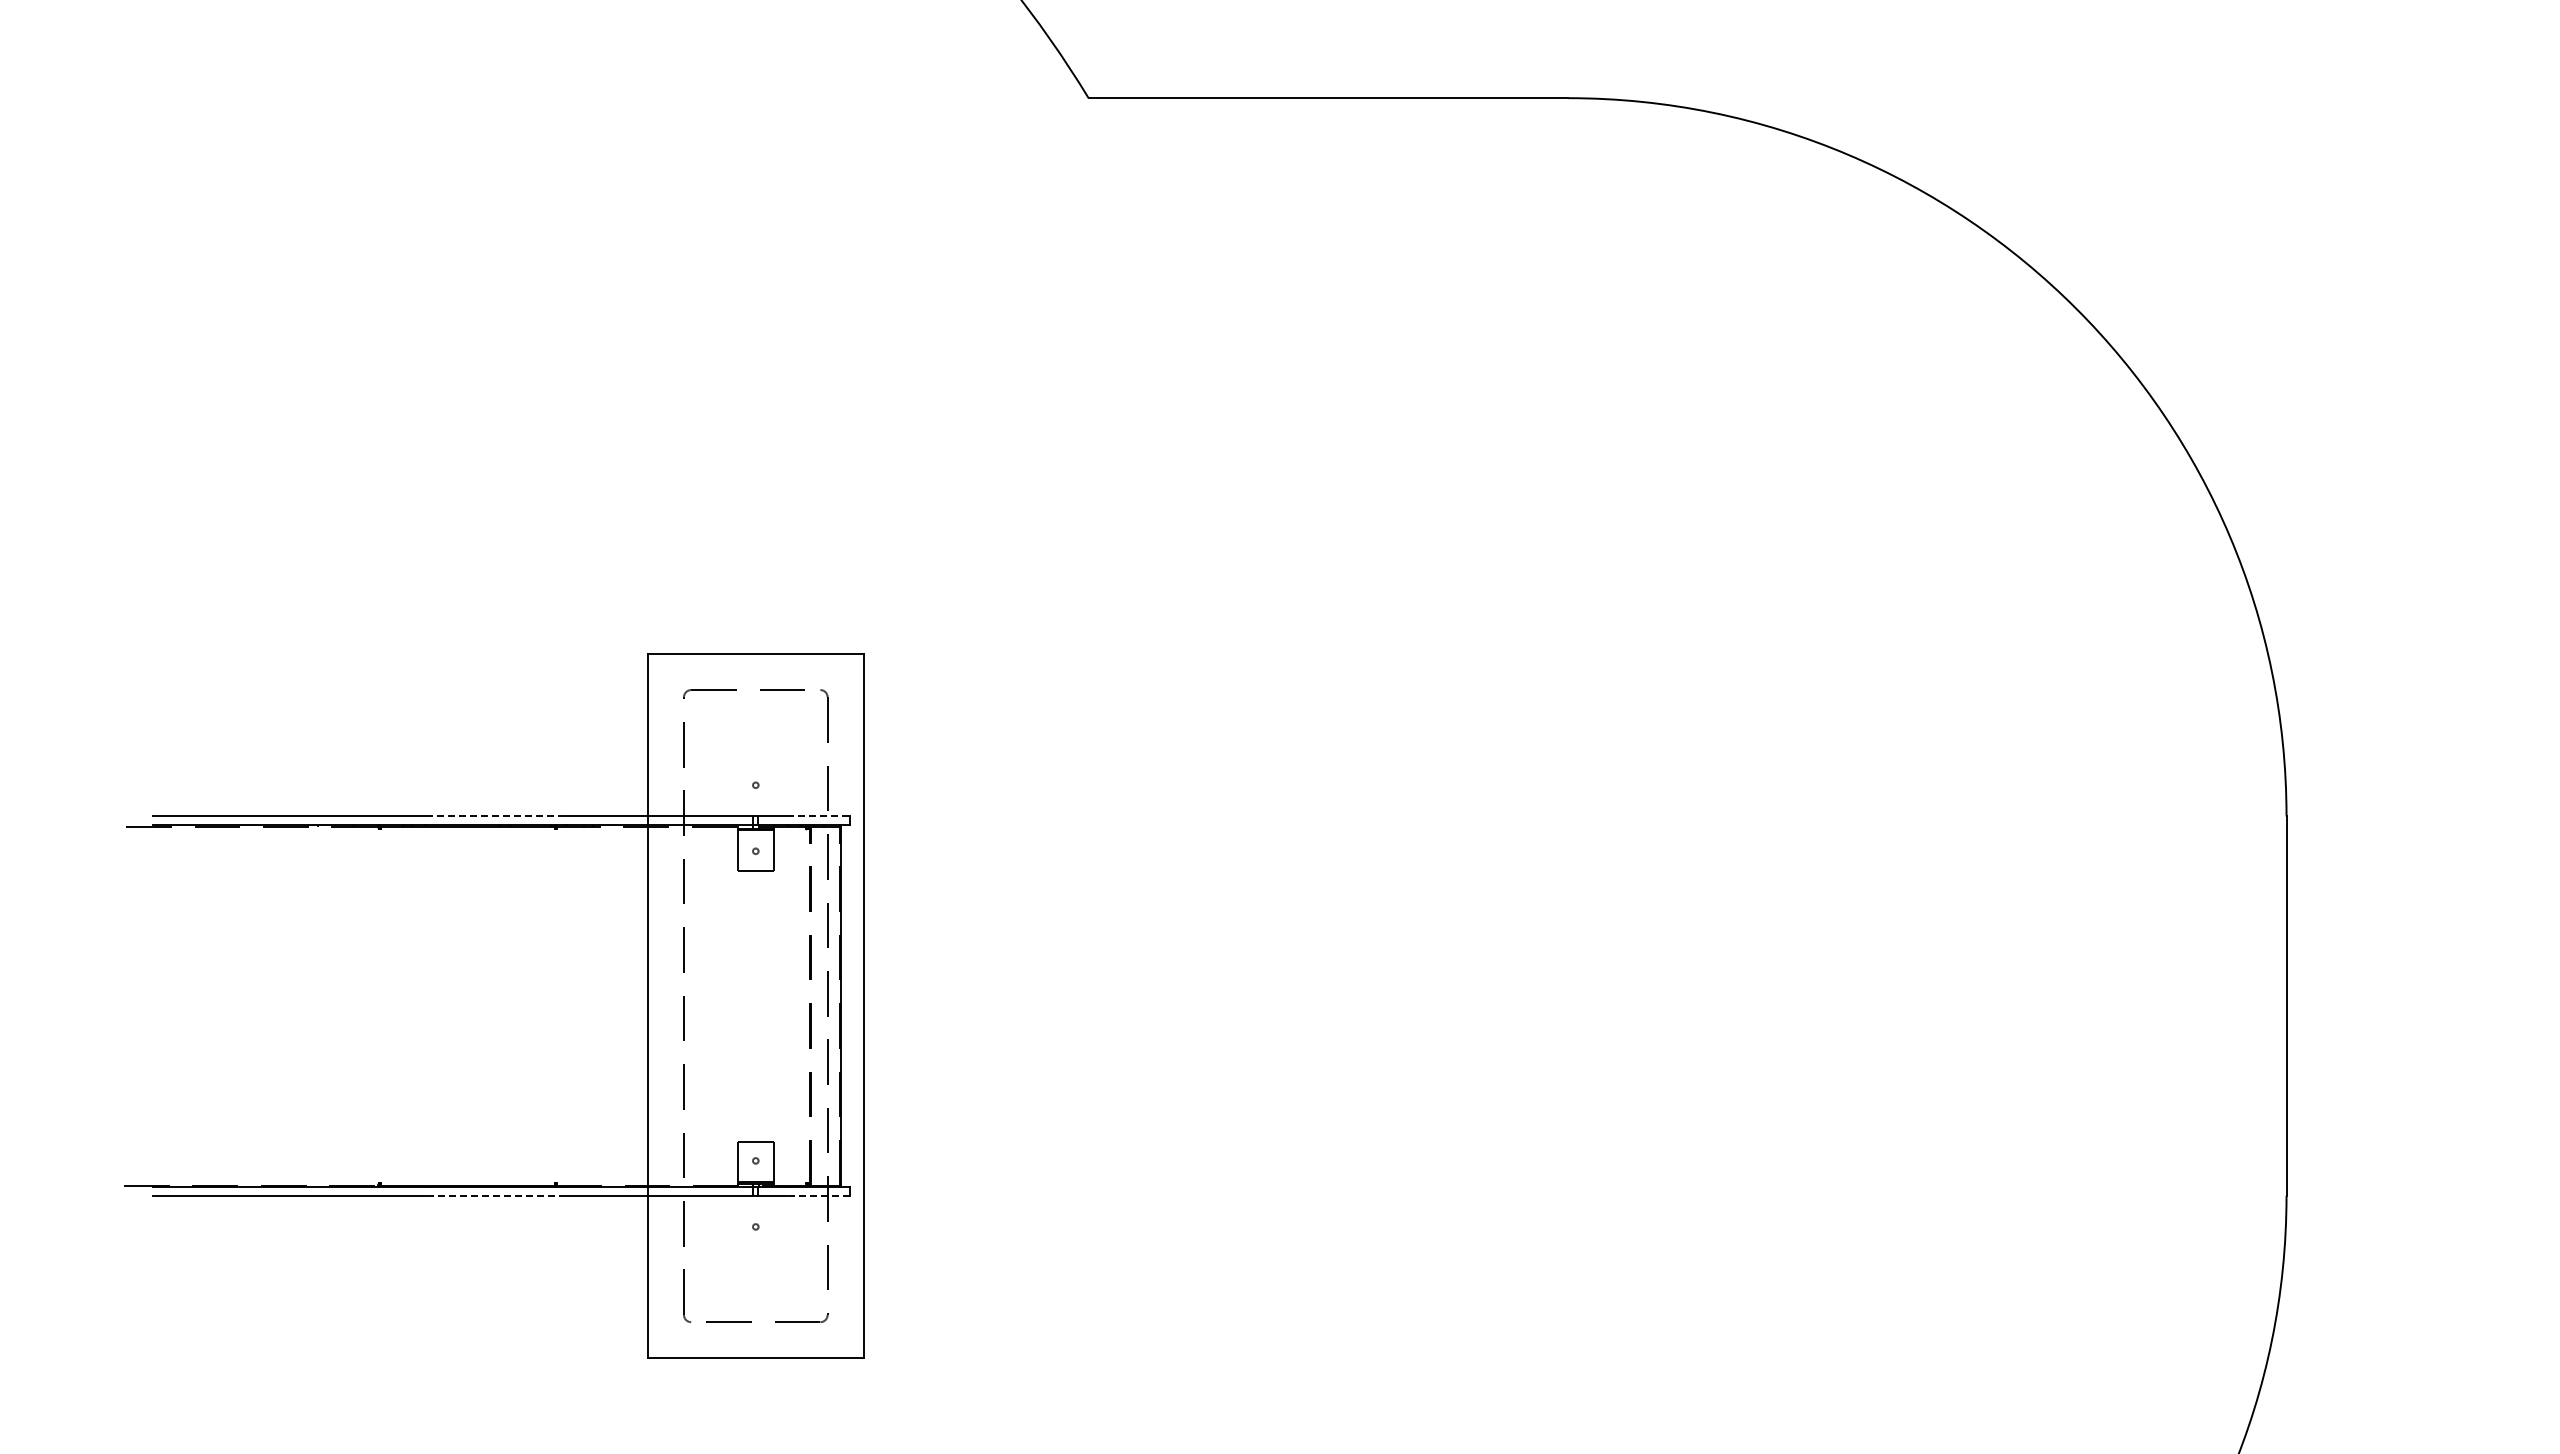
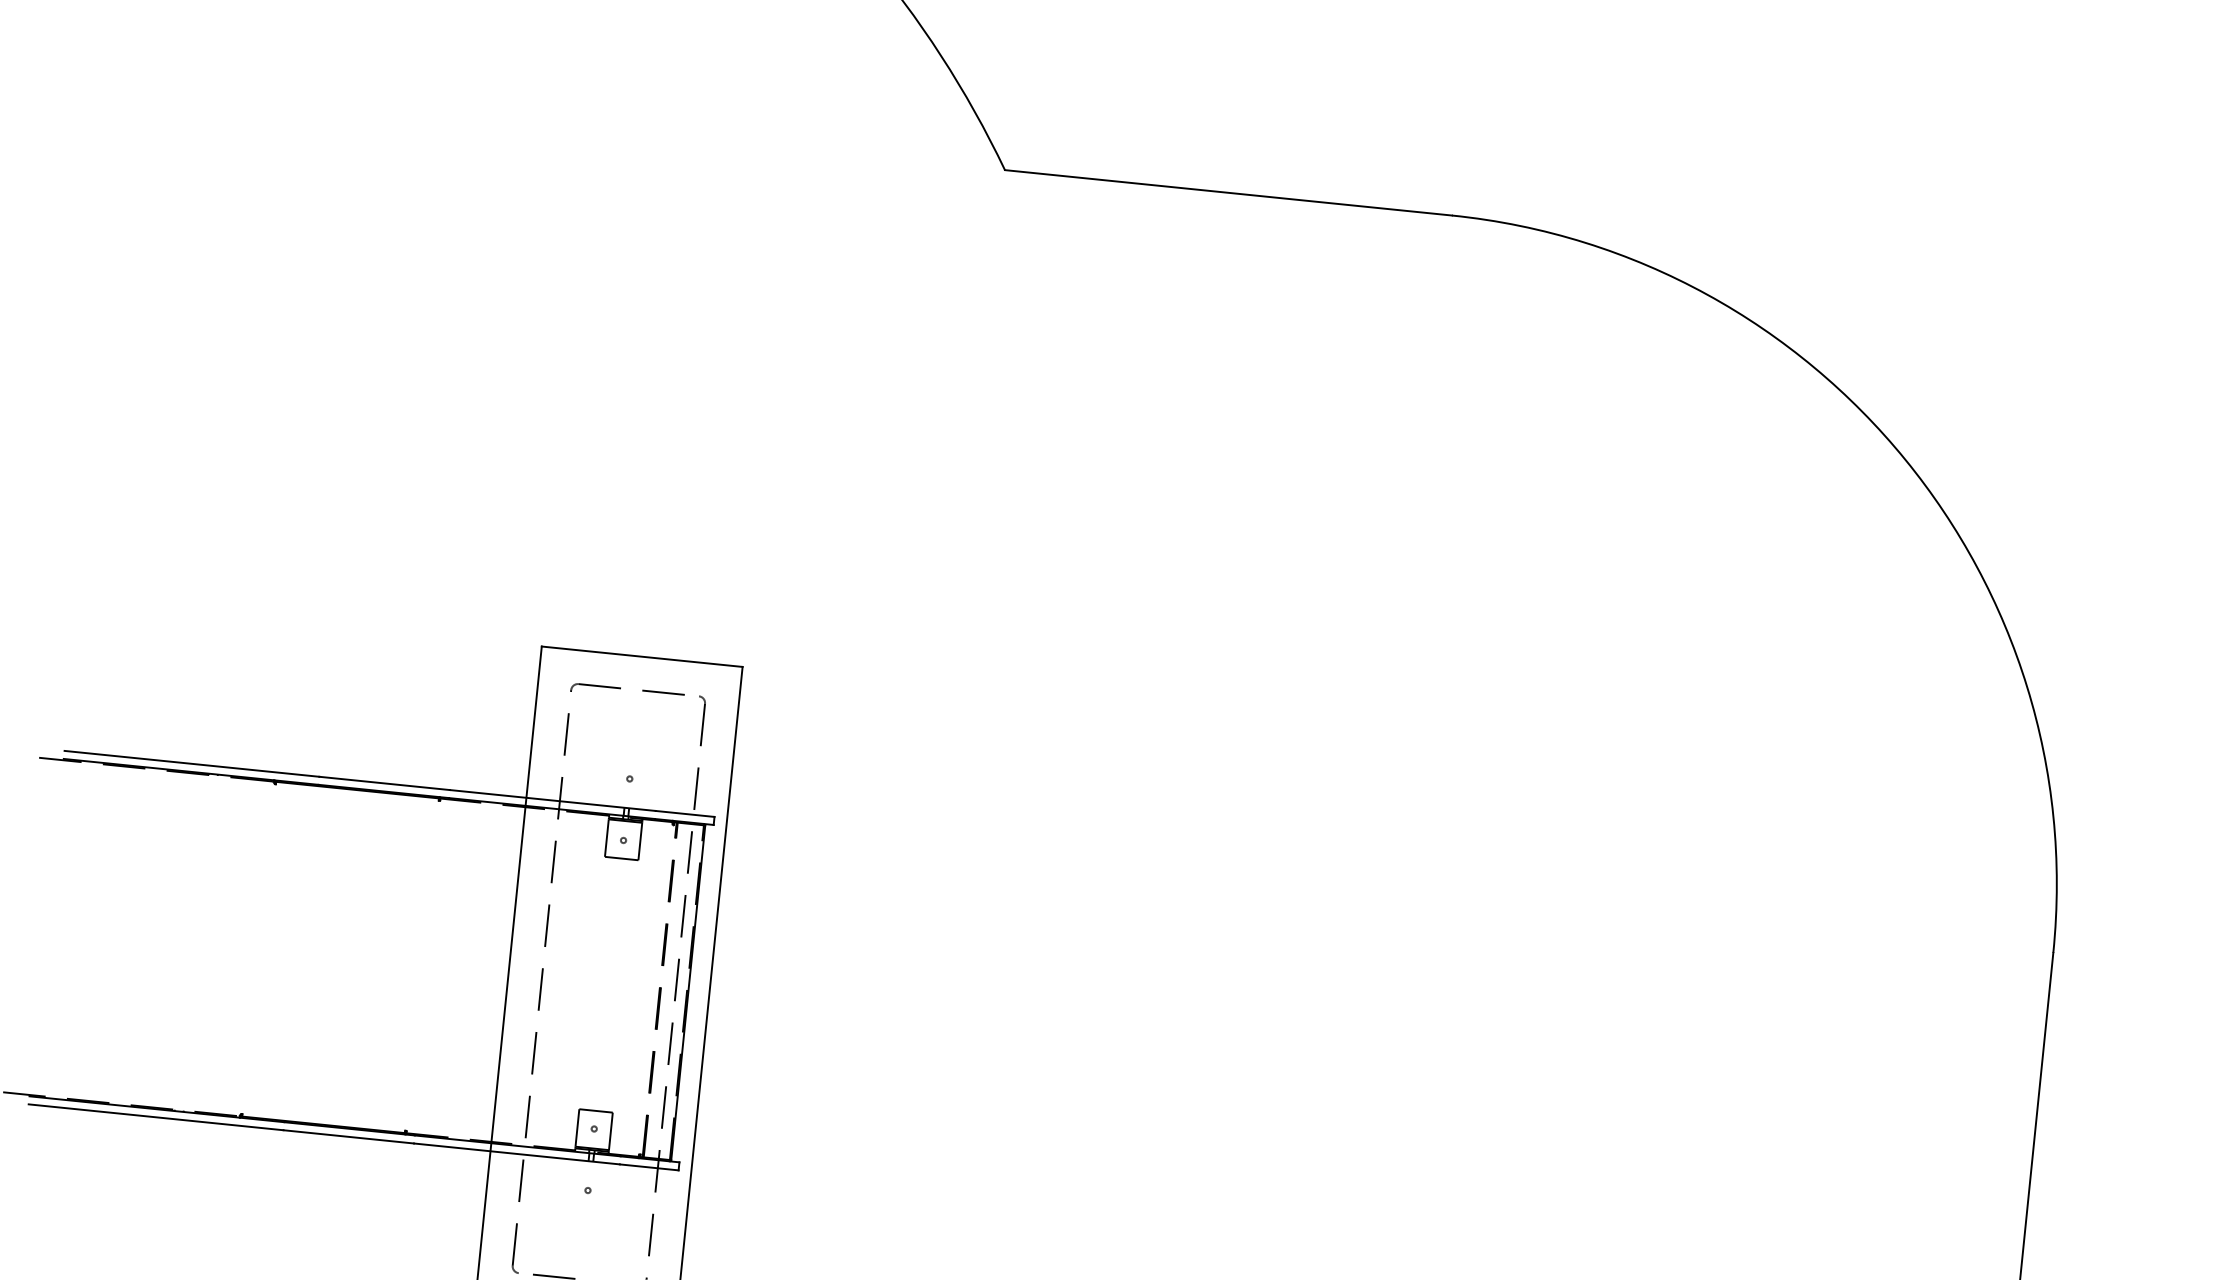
line: (496, 816) -> (385, 783), dashed -> solid
line: (818, 816) -> (685, 813), dashed -> solid
line: (495, 1195) -> (348, 1136), dashed -> solid
line: (818, 1195) -> (649, 1167), dashed -> solid

